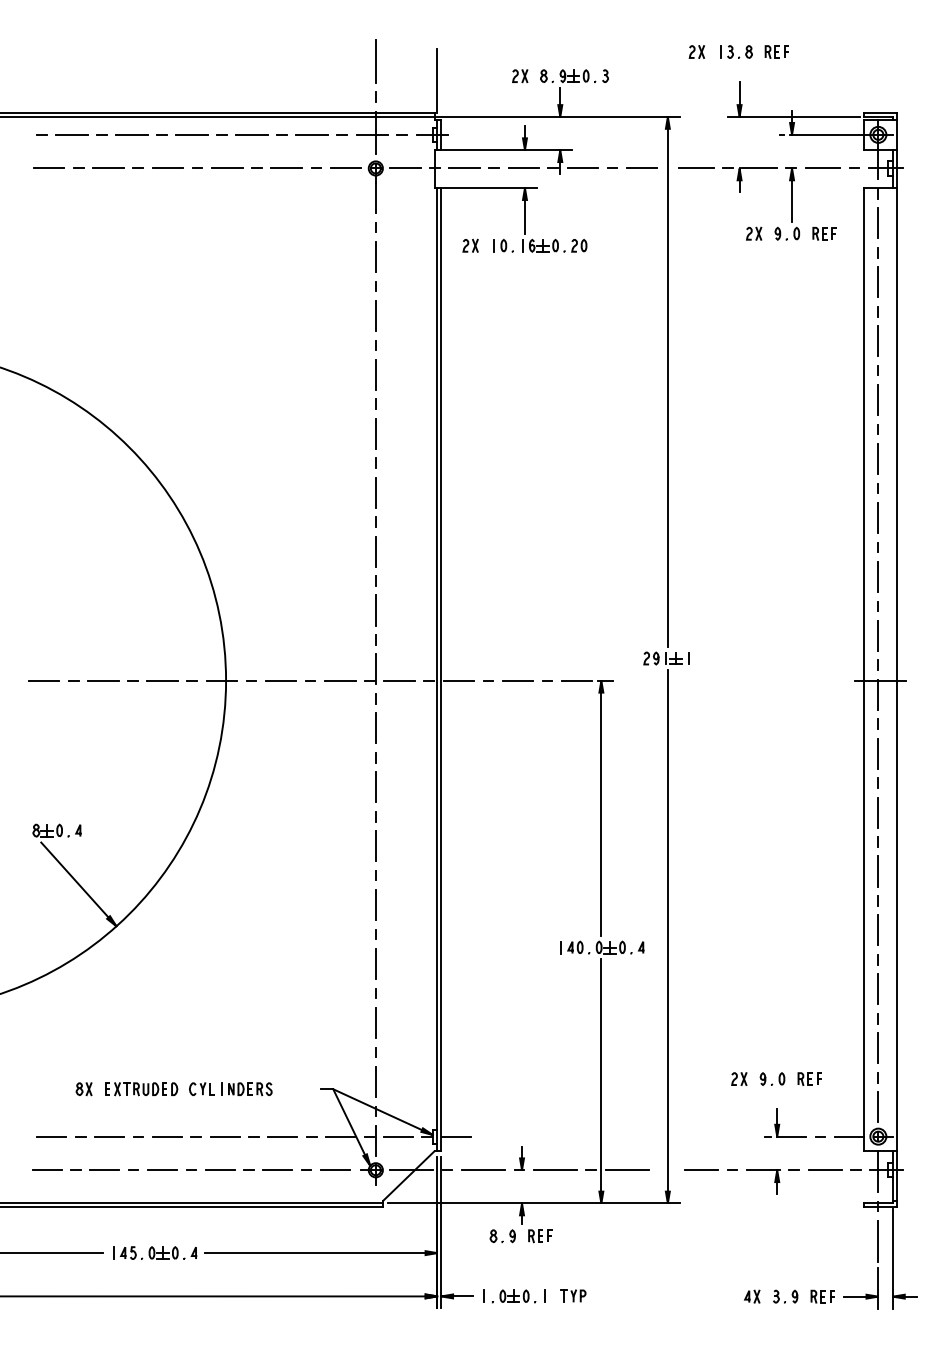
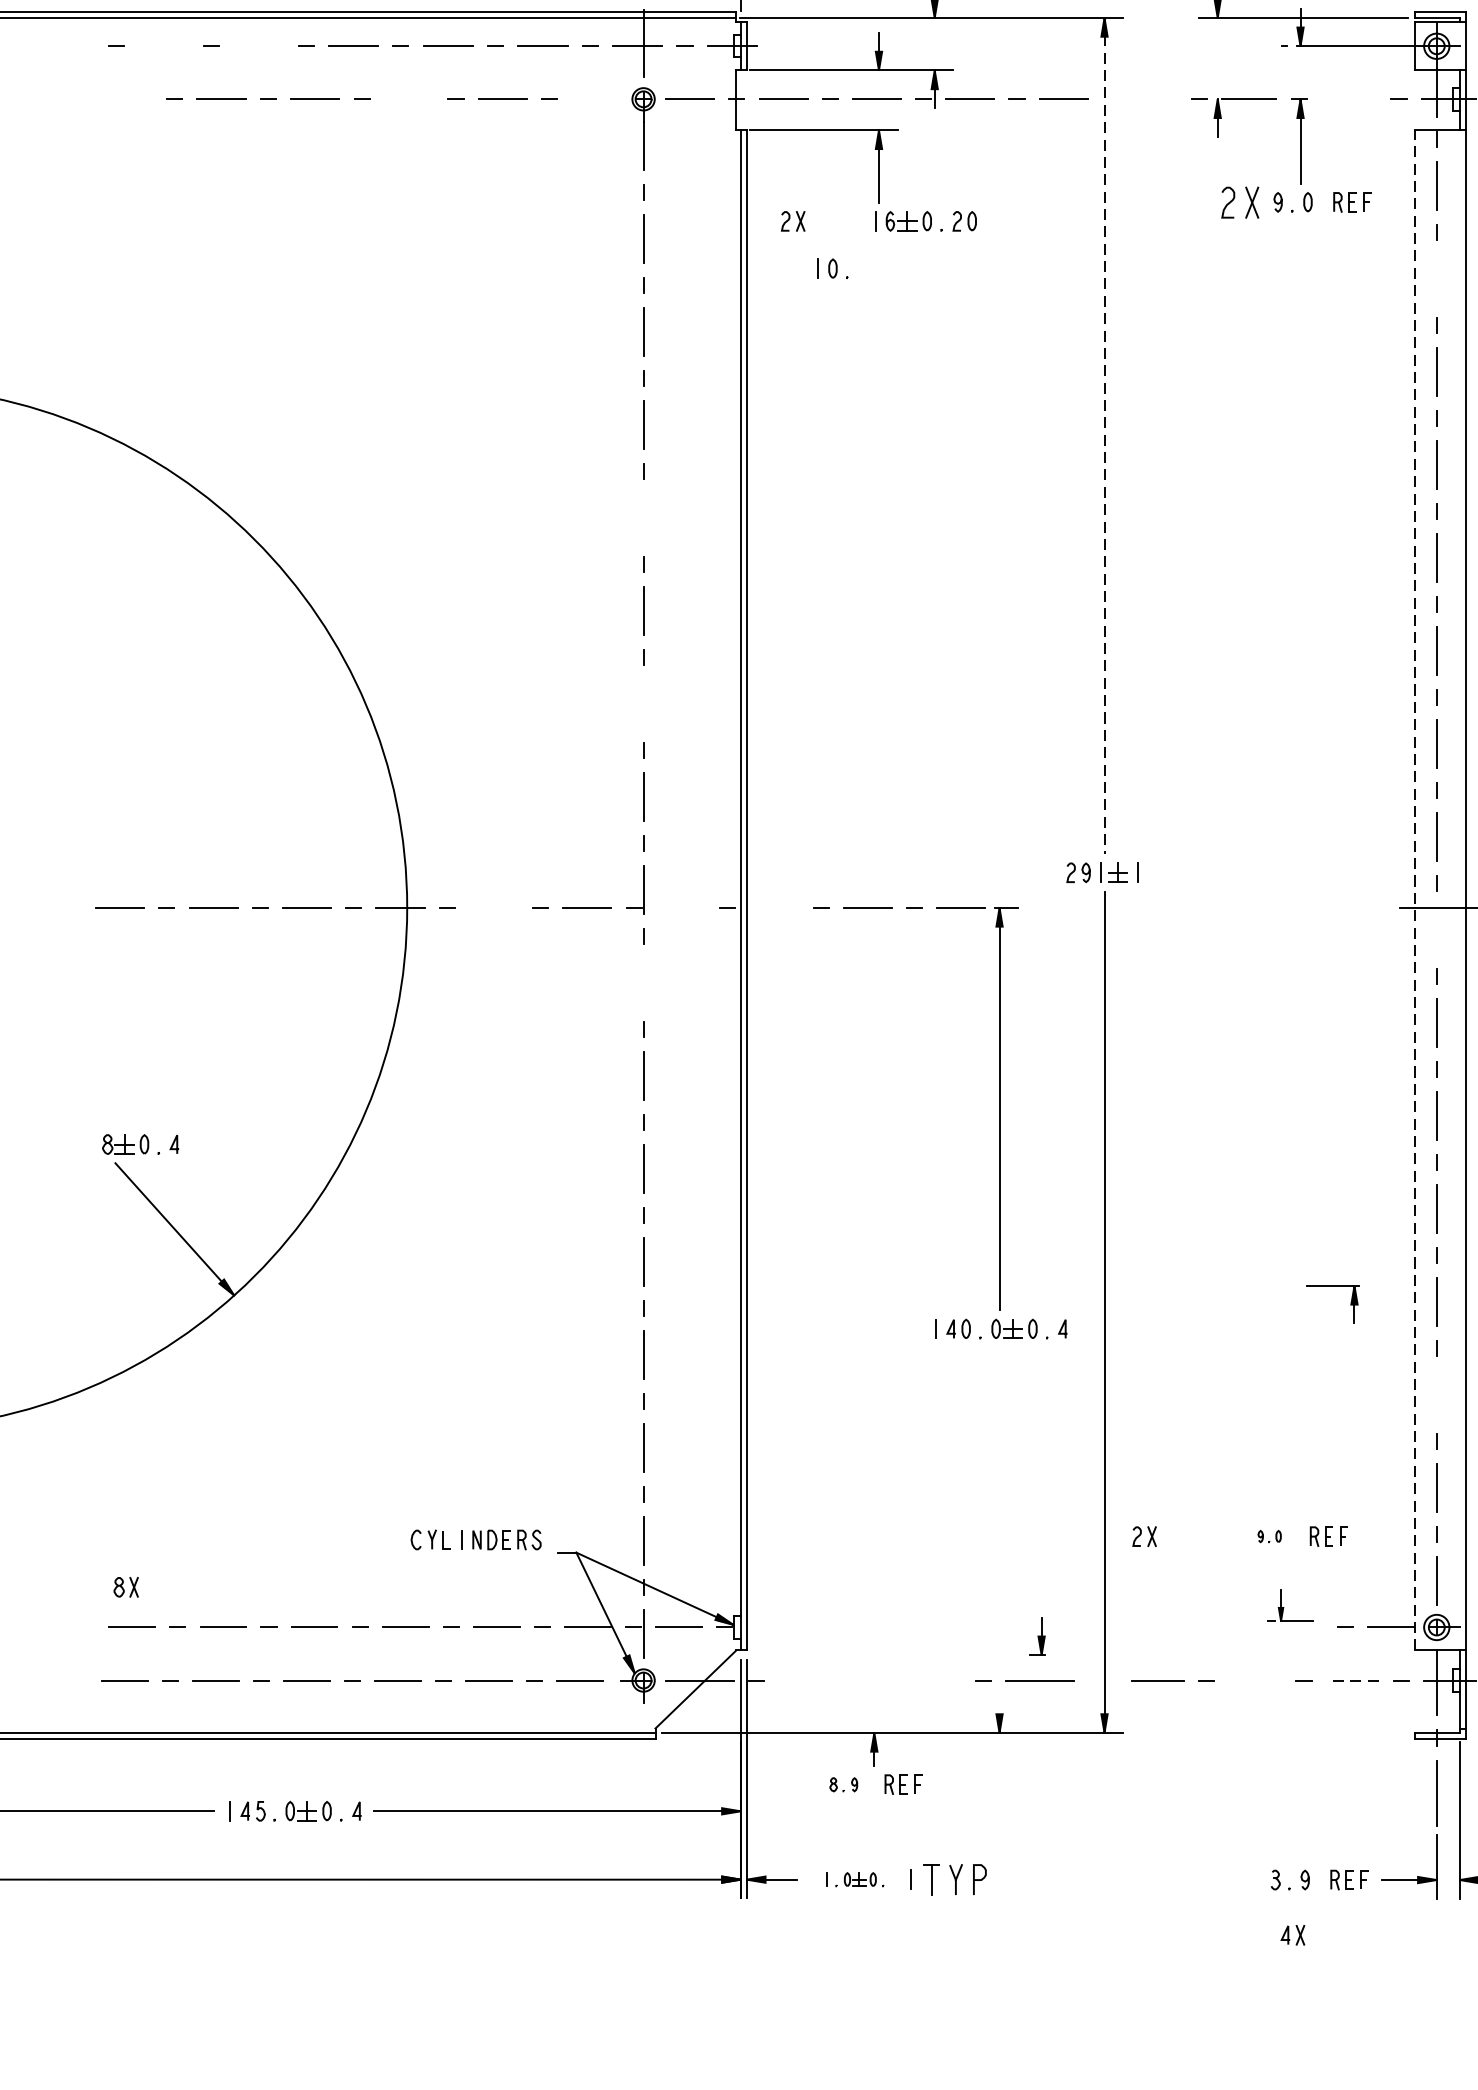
line: (71, 134) -> (163, 45), removed
line: (131, 134) -> (257, 45), removed
line: (48, 168) -> (126, 99), removed
line: (226, 168) -> (407, 99), removed
line: (345, 168) -> (595, 99), removed
line: (696, 168) -> (1149, 99), removed
line: (822, 168) -> (1348, 99), removed
part: (754, 233) -> (1241, 201), size x1.6
part: (503, 245) -> (832, 268), moved
line: (877, 281) -> (1435, 277), removed
line: (667, 381) -> (1103, 435), solid -> dashed
line: (375, 433) -> (643, 517), removed
line: (375, 551) -> (643, 703), removed
line: (864, 669) -> (1414, 890), solid -> dashed
line: (280, 680) -> (493, 907), removed
line: (399, 680) -> (680, 907), removed
line: (458, 680) -> (774, 907), removed
line: (878, 694) -> (1436, 929), removed
line: (375, 728) -> (643, 983), removed
line: (878, 989) -> (1436, 1395), removed
part: (739, 1078) -> (1144, 1535), moved
part: (772, 1078) -> (1269, 1535), size x0.6
line: (601, 1081) -> (999, 1540), removed
part: (83, 1089) -> (125, 1587), moved
part: (141, 1089) -> (273, 1553), removed
part: (230, 1089) -> (475, 1540), moved
part: (785, 1122) -> (1290, 1605), size x0.7
line: (455, 1136) -> (769, 1627), removed
part: (519, 1158) -> (1037, 1636), moved
line: (483, 1170) -> (813, 1680), removed
line: (554, 1170) -> (925, 1680), removed
part: (763, 1170) -> (1332, 1286), moved
line: (824, 1170) -> (1351, 1680), solid -> dashed
part: (502, 1236) -> (843, 1785), size x0.7
part: (573, 1295) -> (955, 1878), size x1.6
part: (509, 1296) -> (854, 1879), size x0.7
part: (751, 1296) -> (1291, 1935), moved

